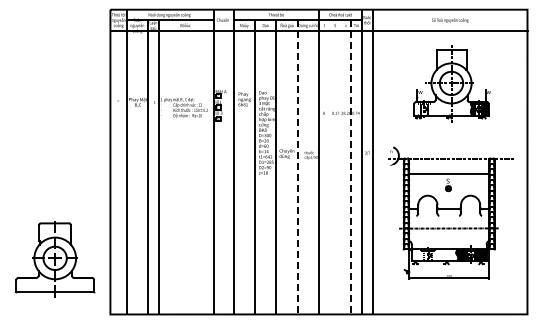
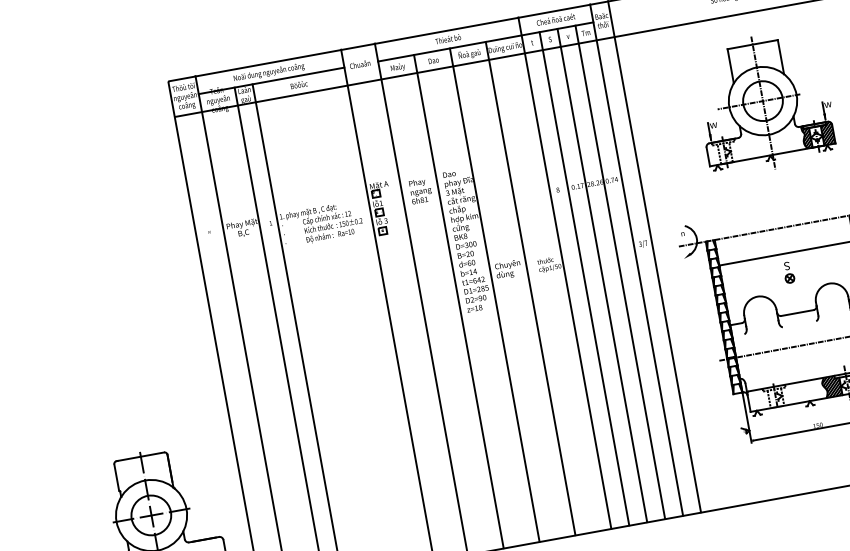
line: (297, 167) -> (530, 289), dashed -> solid
line: (329, 167) -> (583, 279), added
line: (340, 167) -> (602, 276), added
line: (351, 167) -> (620, 272), dashed -> solid

